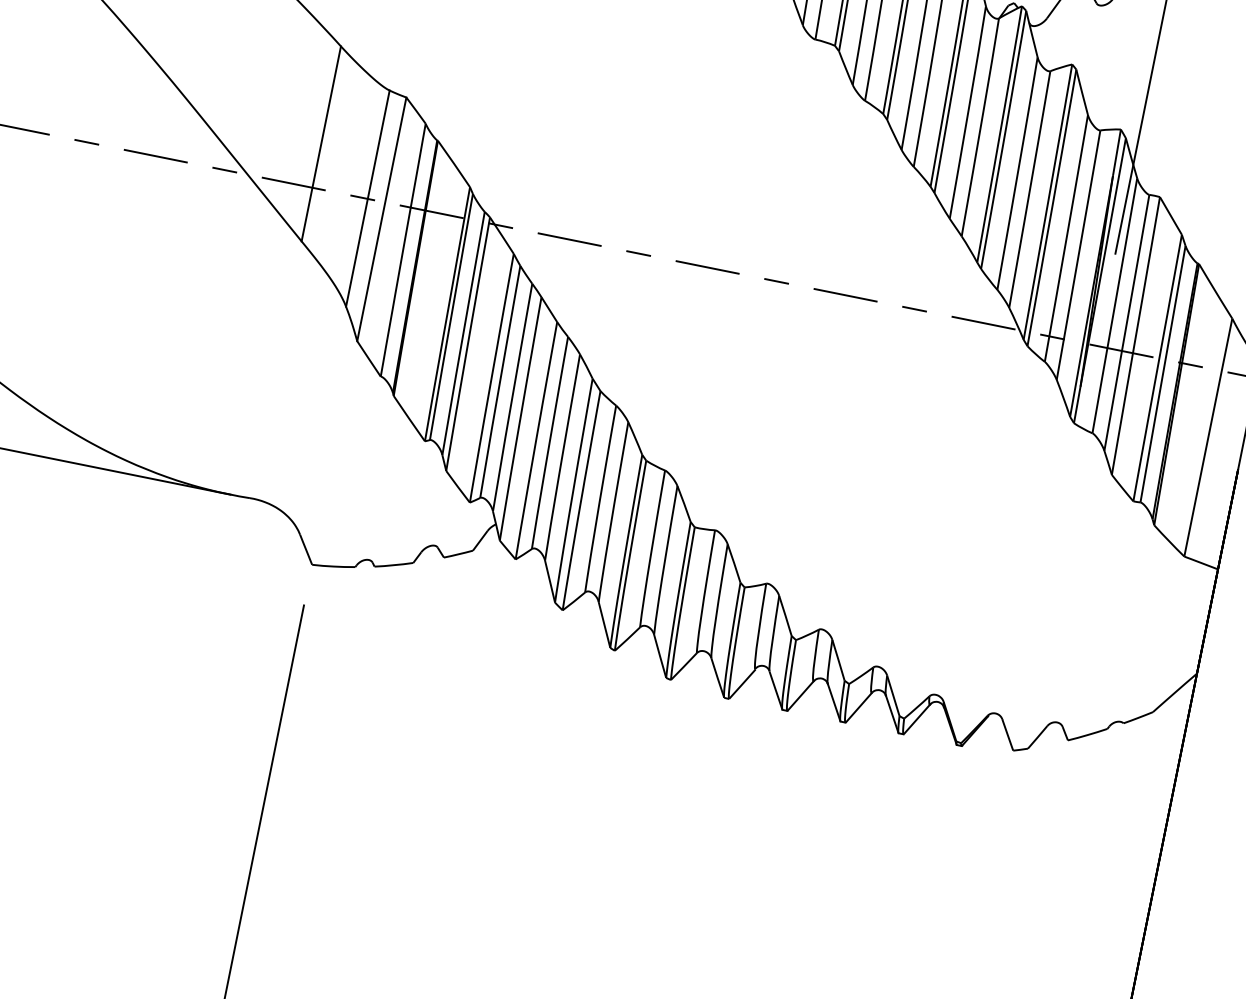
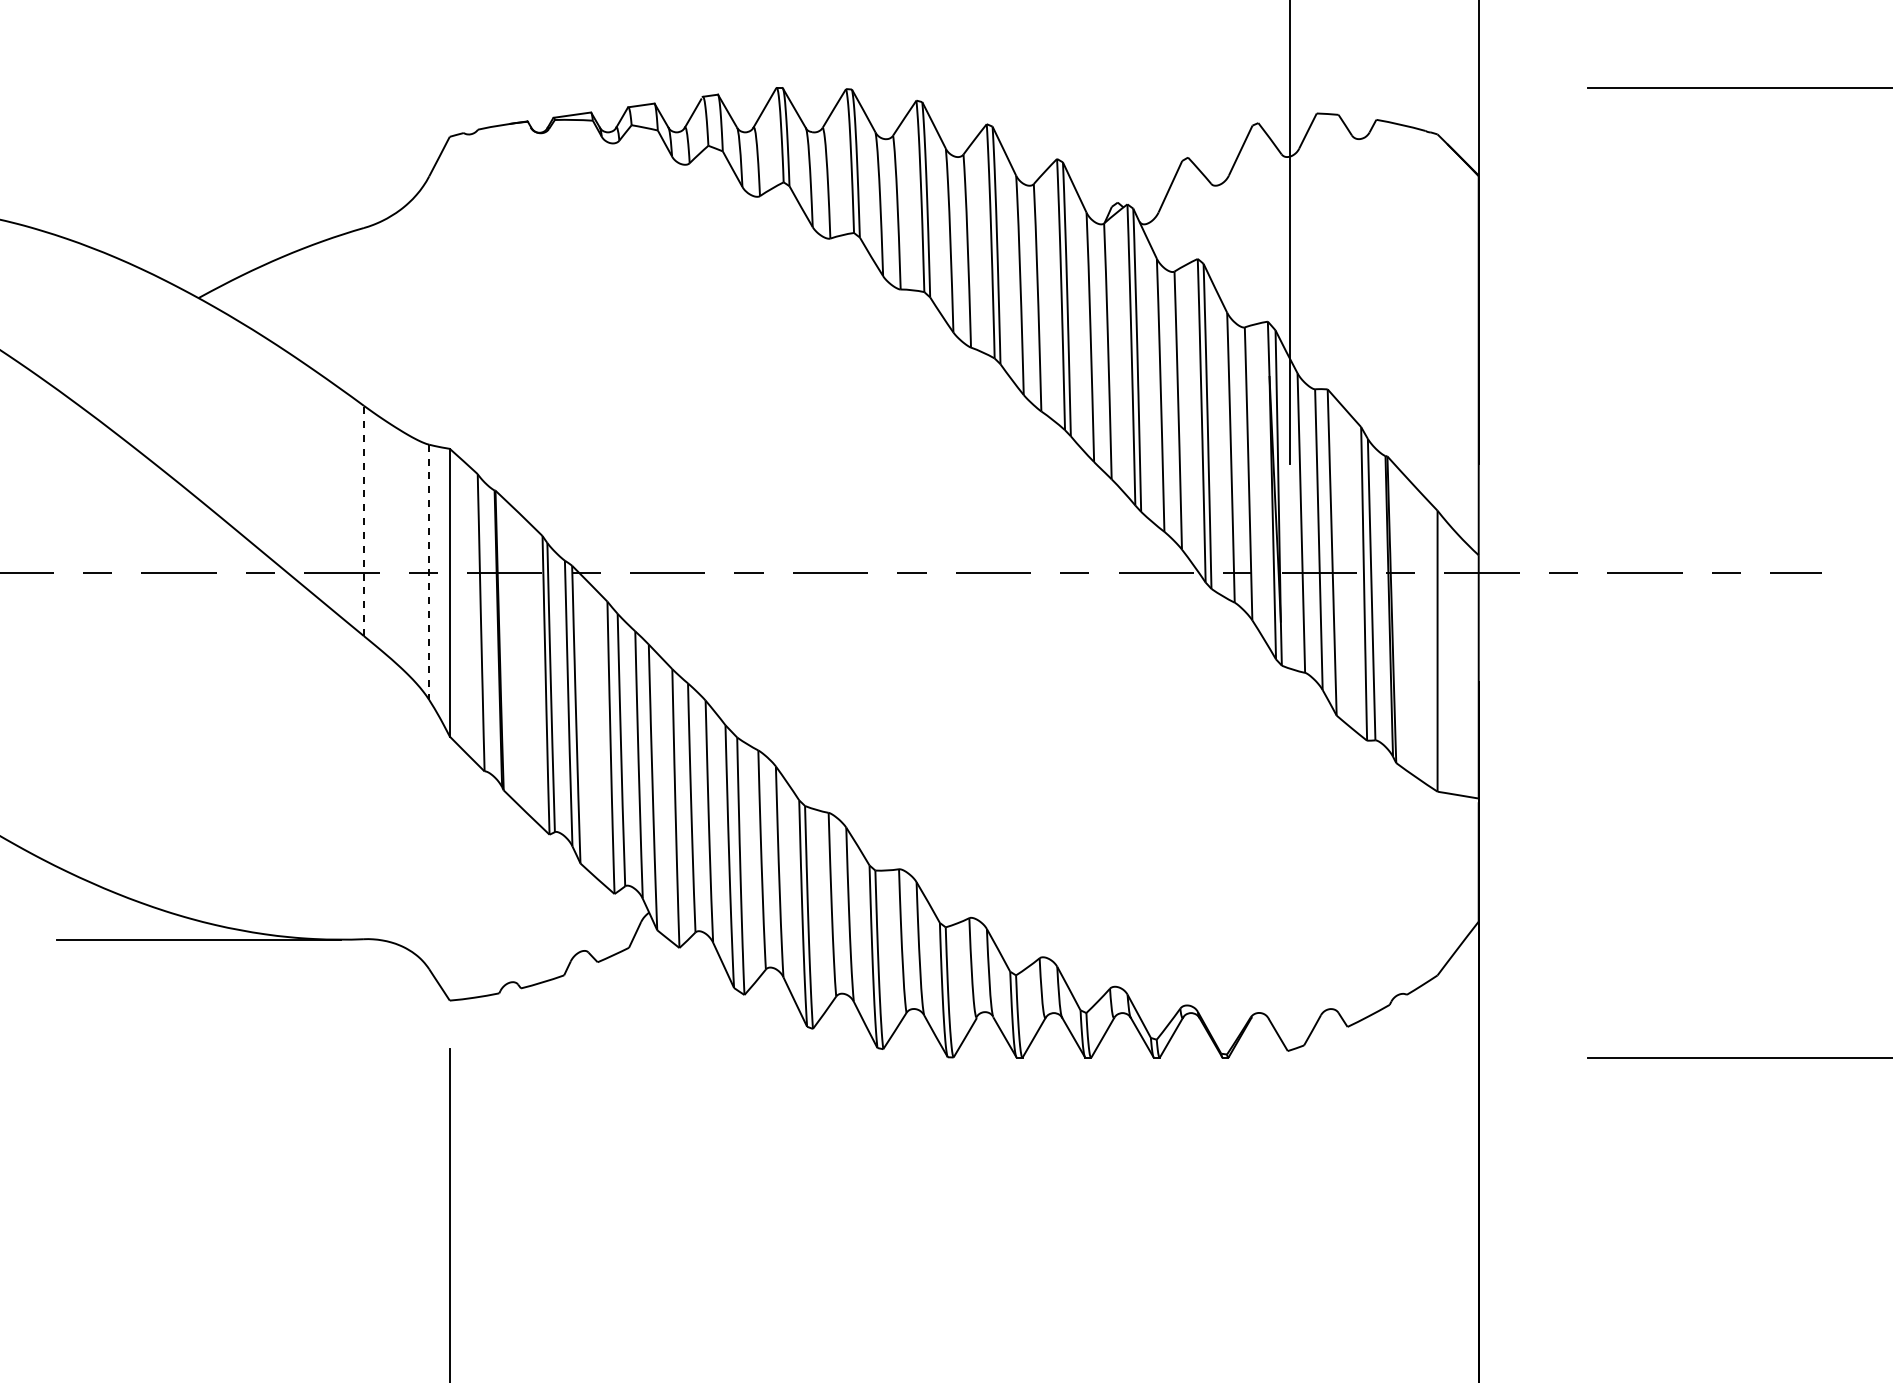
line: (321, 143) -> (363, 520), solid -> dashed
line: (368, 198) -> (429, 572), solid -> dashed

